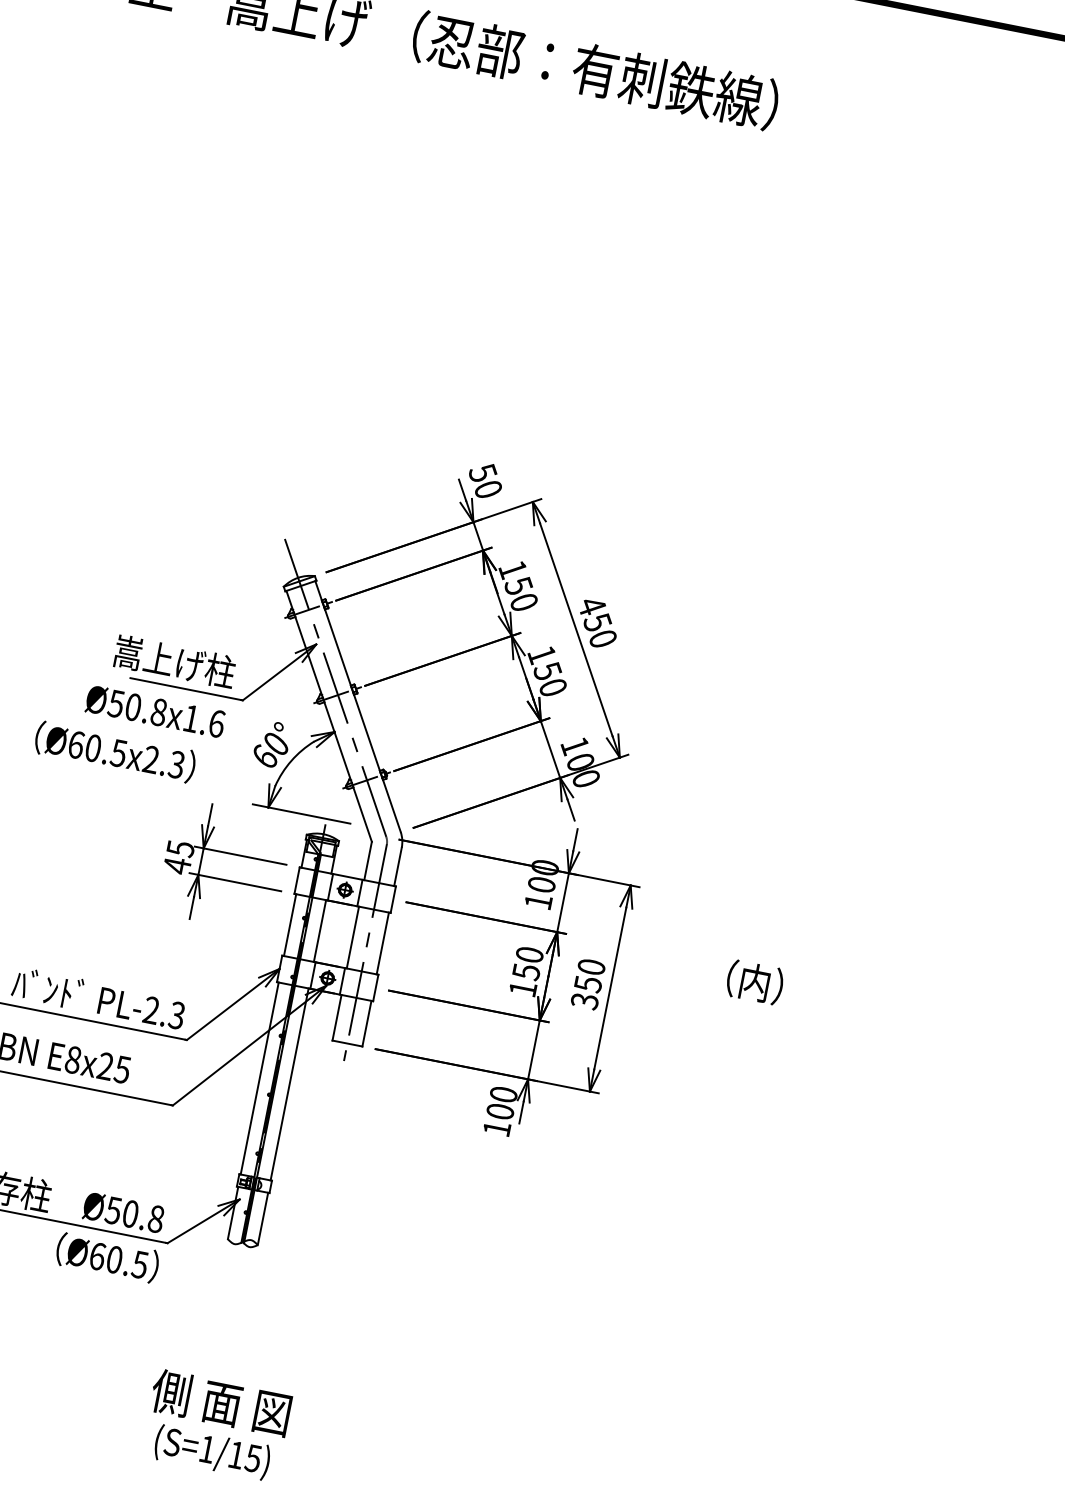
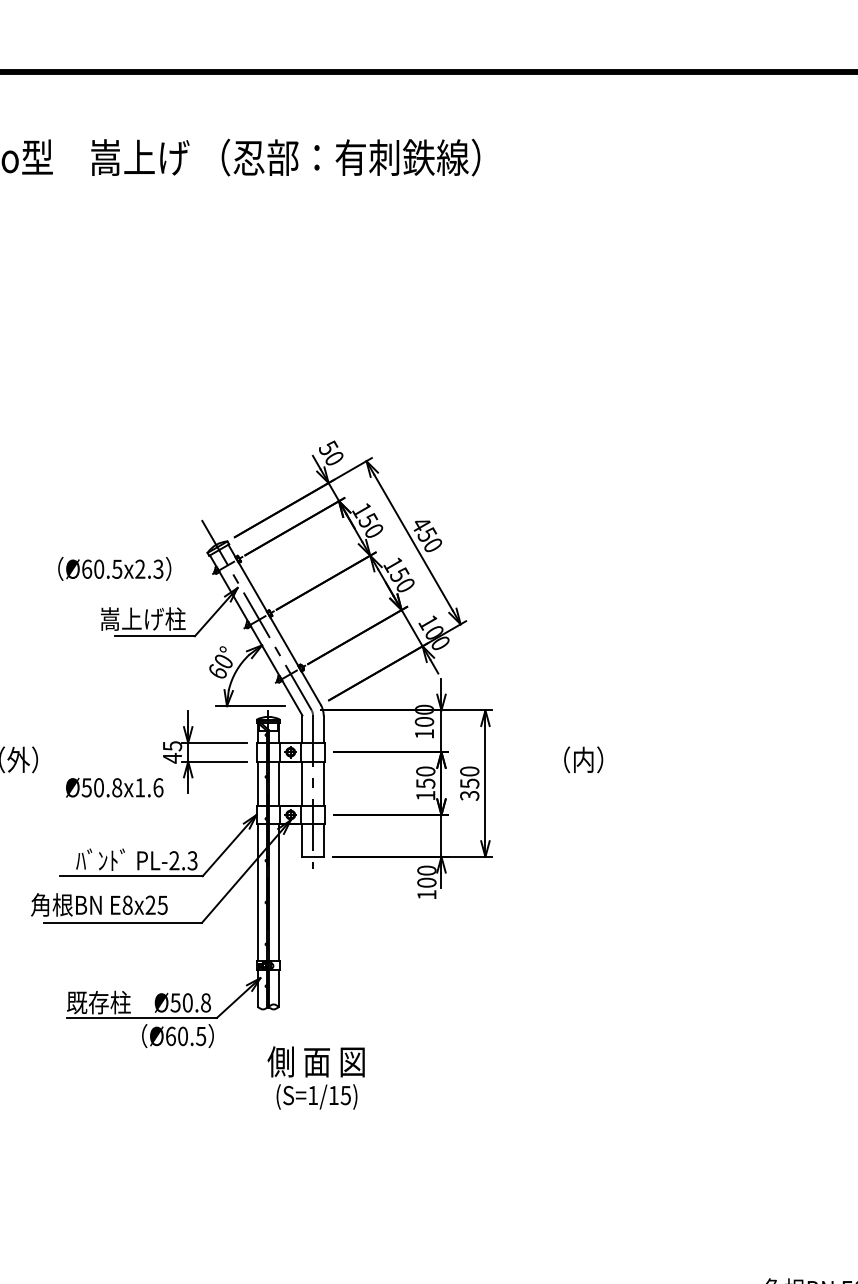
text: (155, 711) -> (114, 787), moved
text: (115, 751) -> (114, 568), moved
text: (215, 1424) -> (315, 1077), moved

